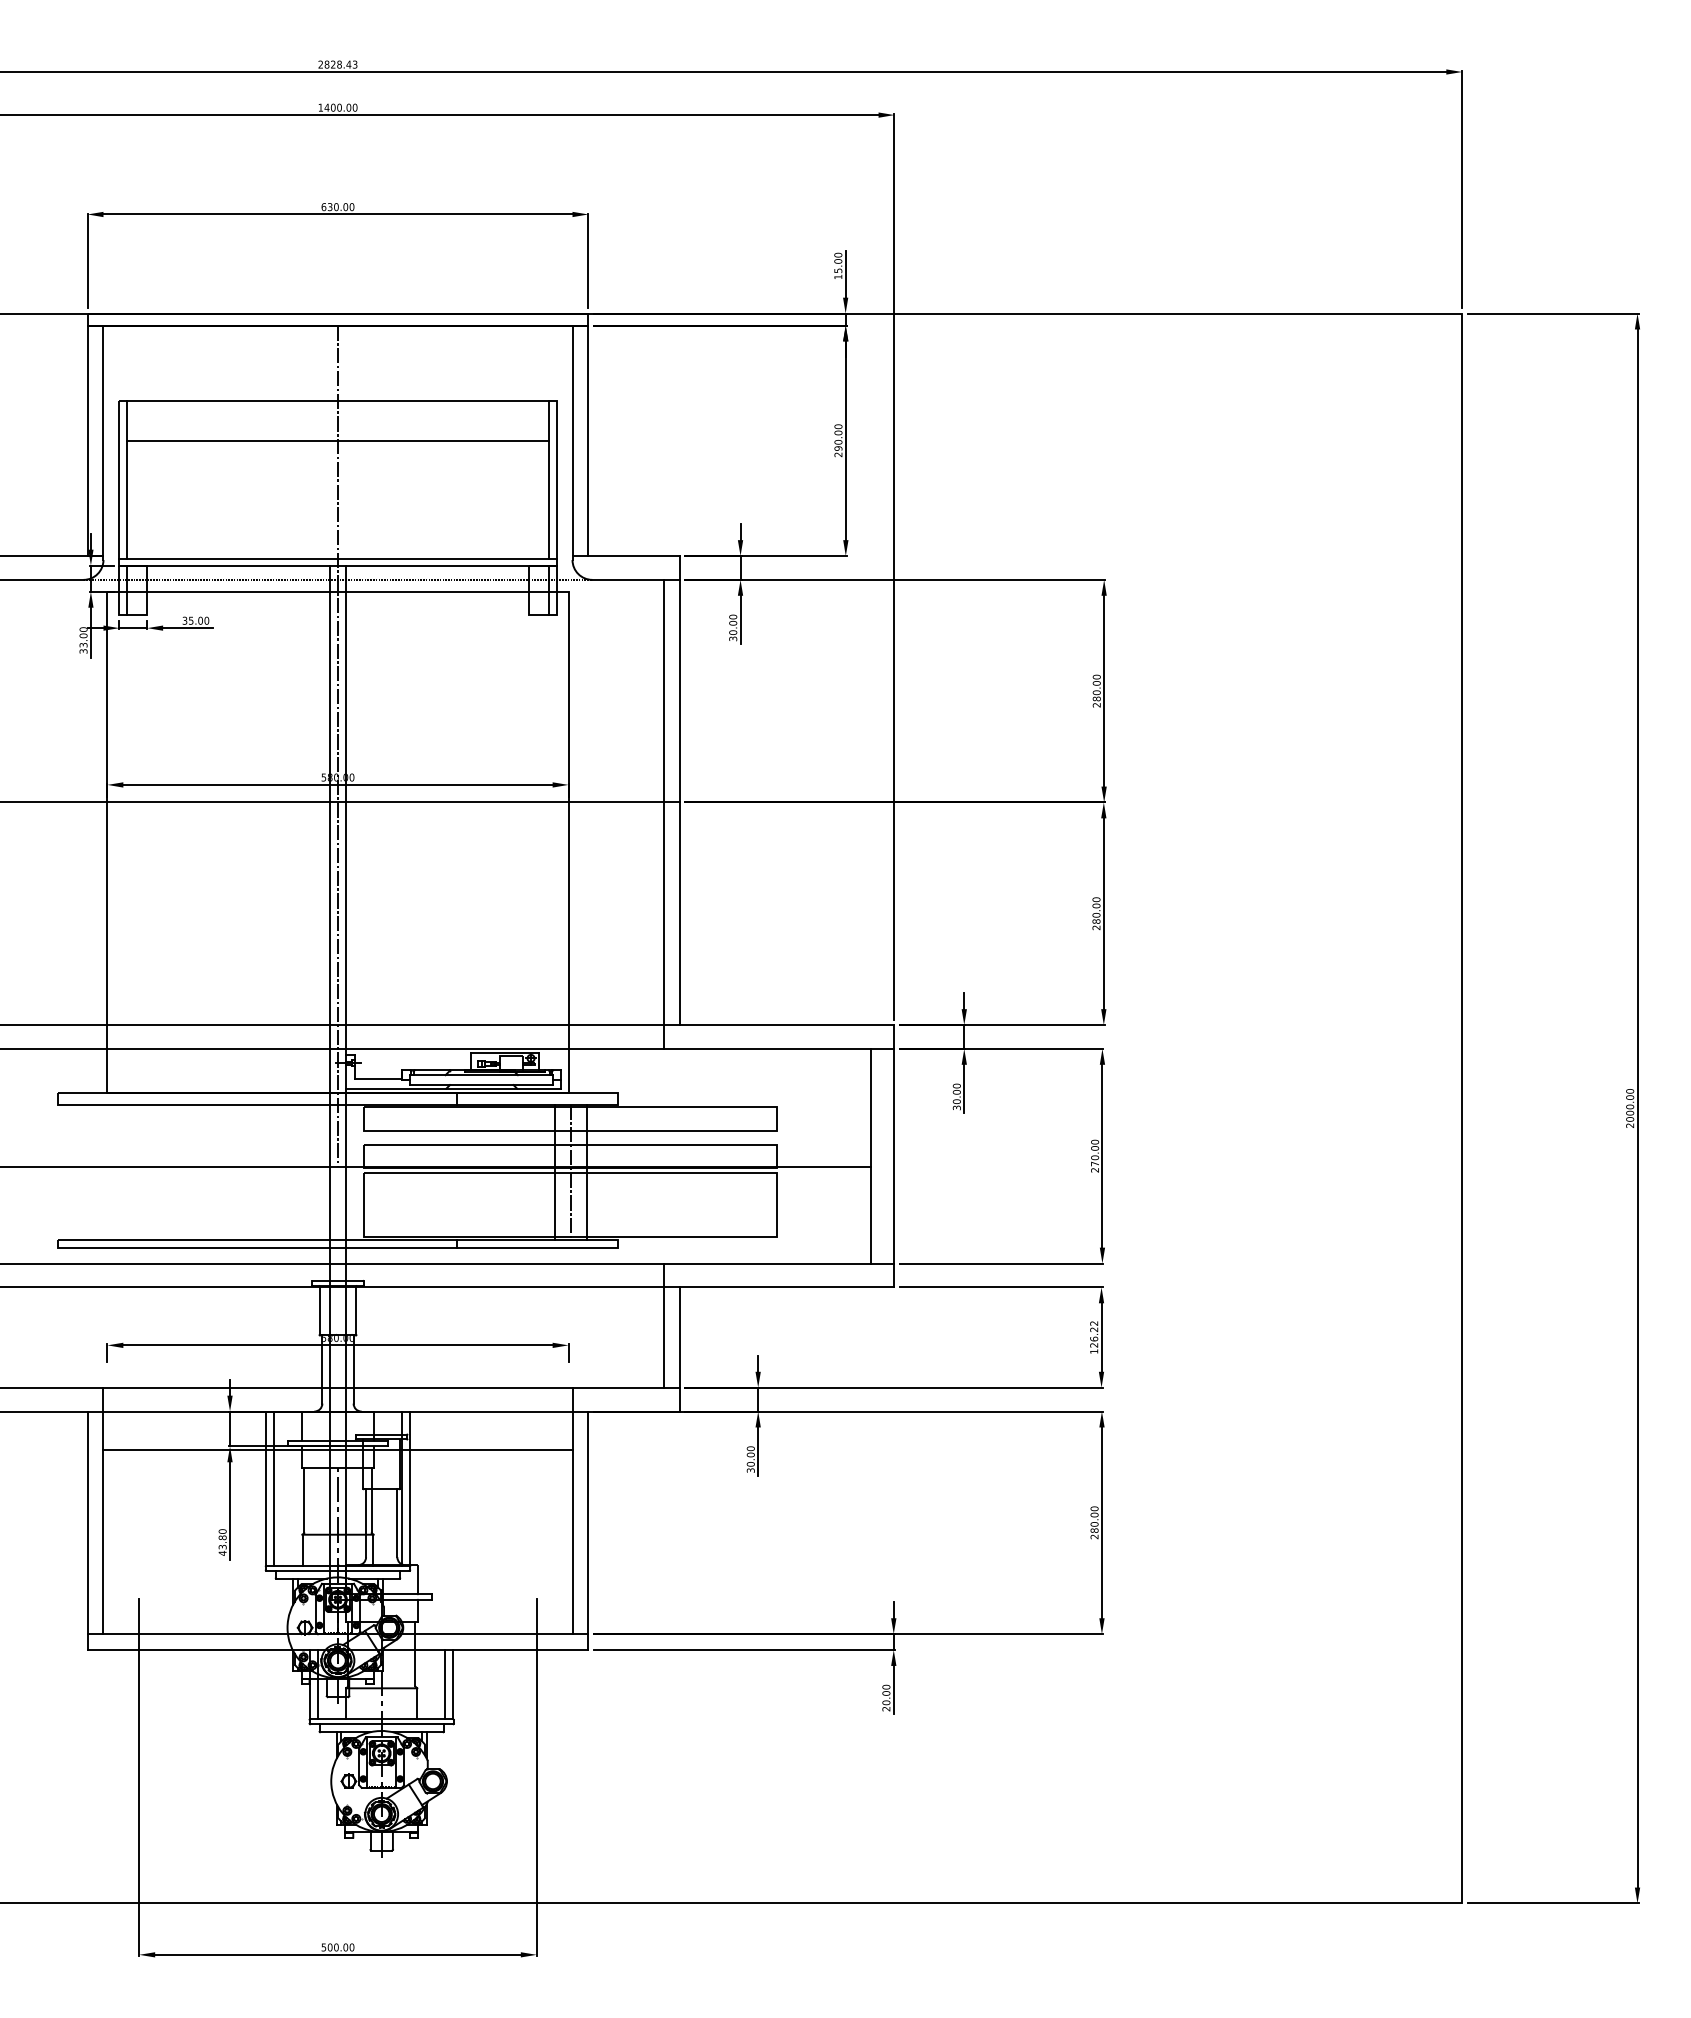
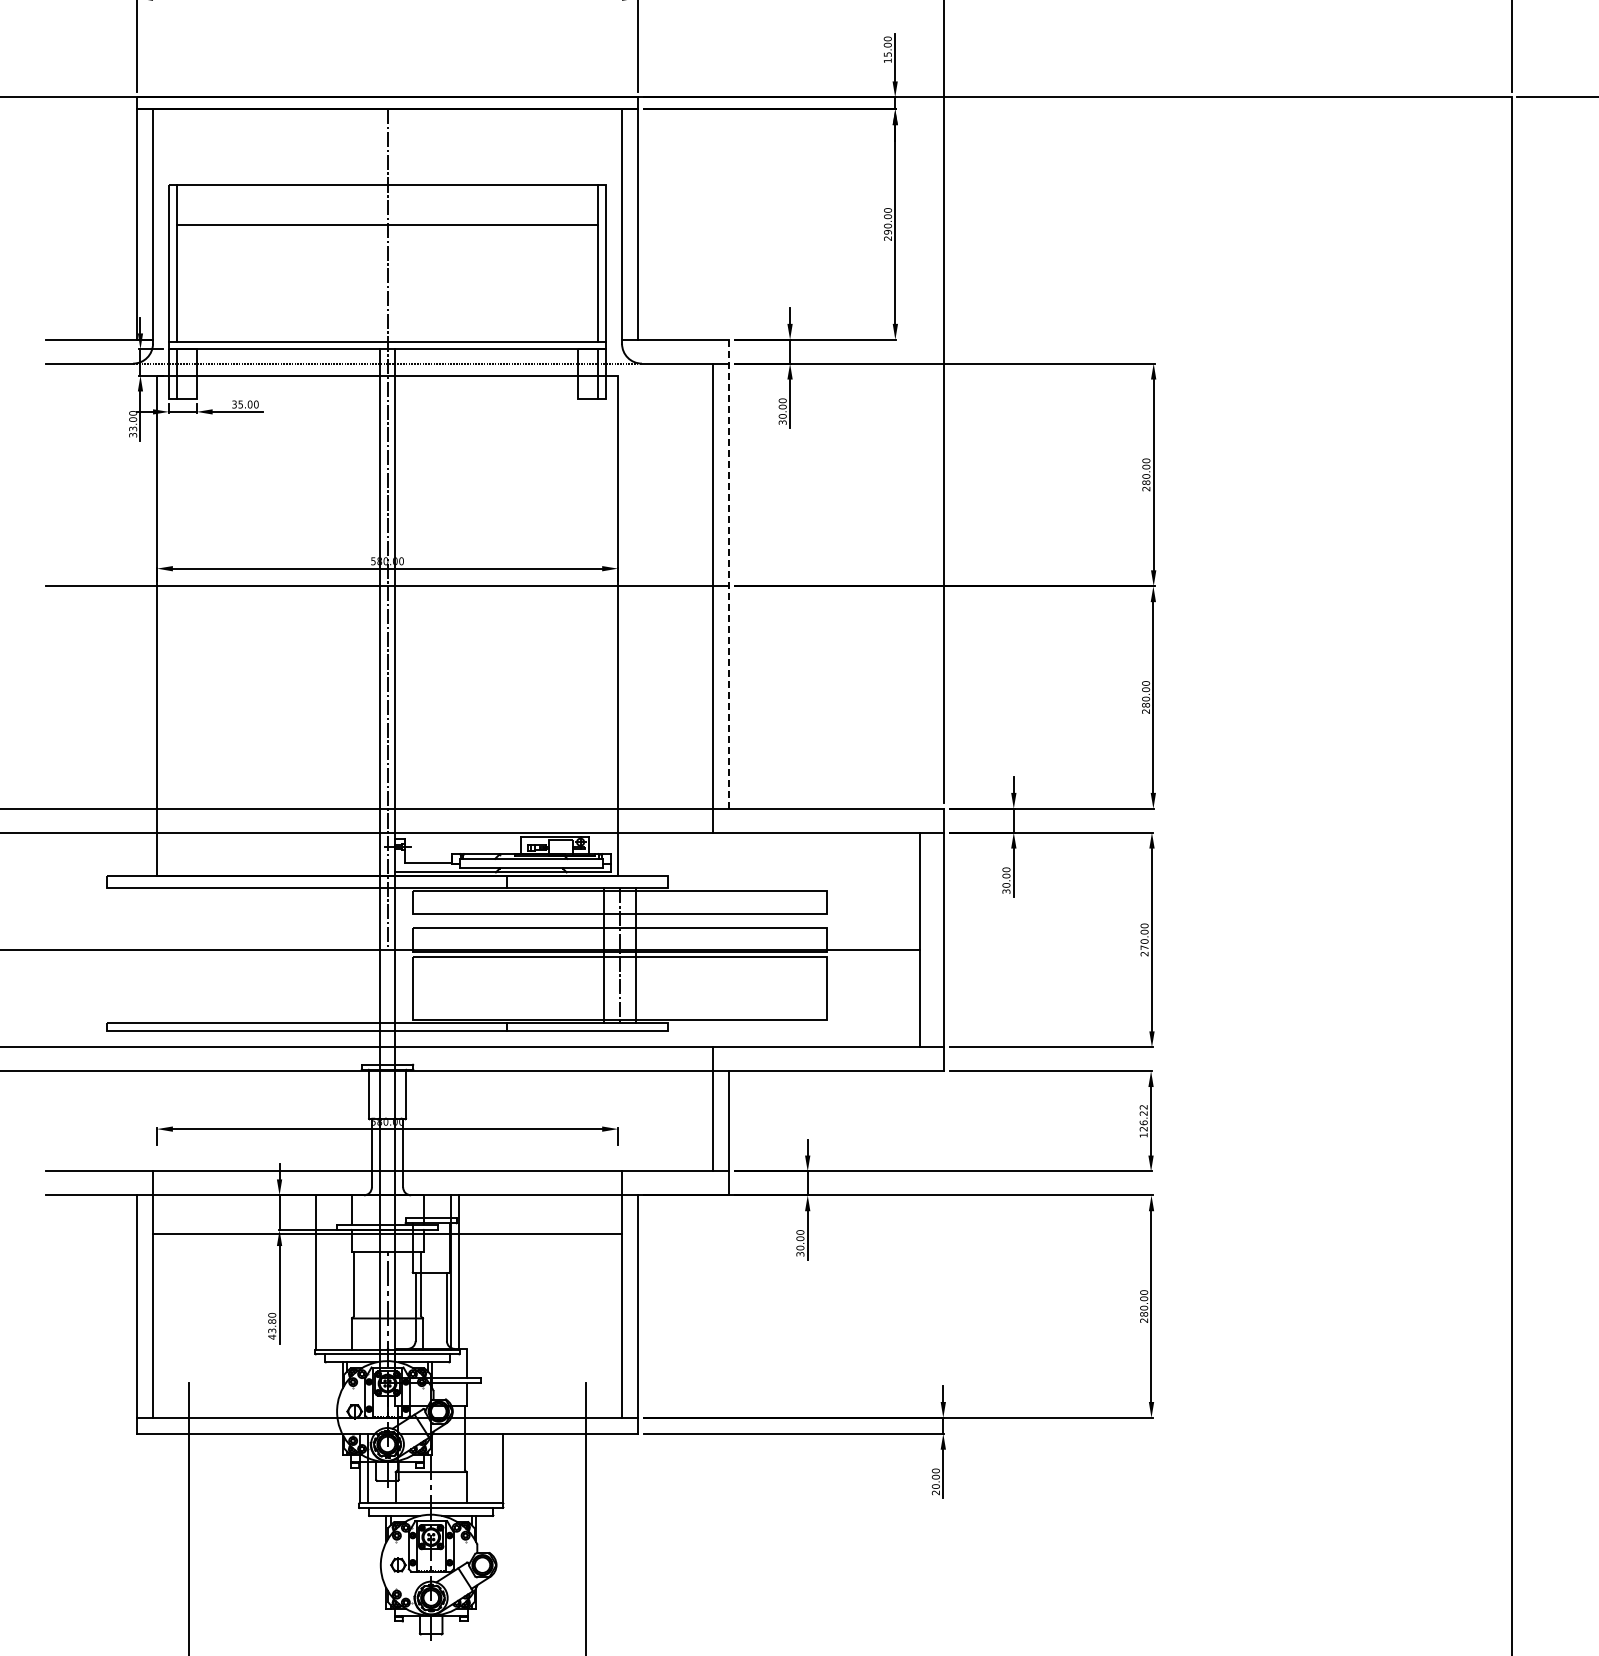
line: (679, 790) -> (729, 574), solid -> dashed
line: (274, 1488) -> (324, 1272), removed
line: (445, 1684) -> (495, 1468), removed

